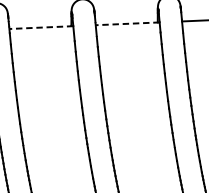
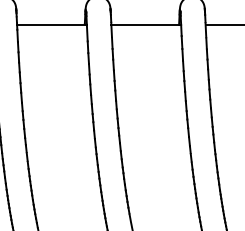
line: (127, 24) -> (146, 25), dashed -> solid
line: (40, 28) -> (51, 25), dashed -> solid

